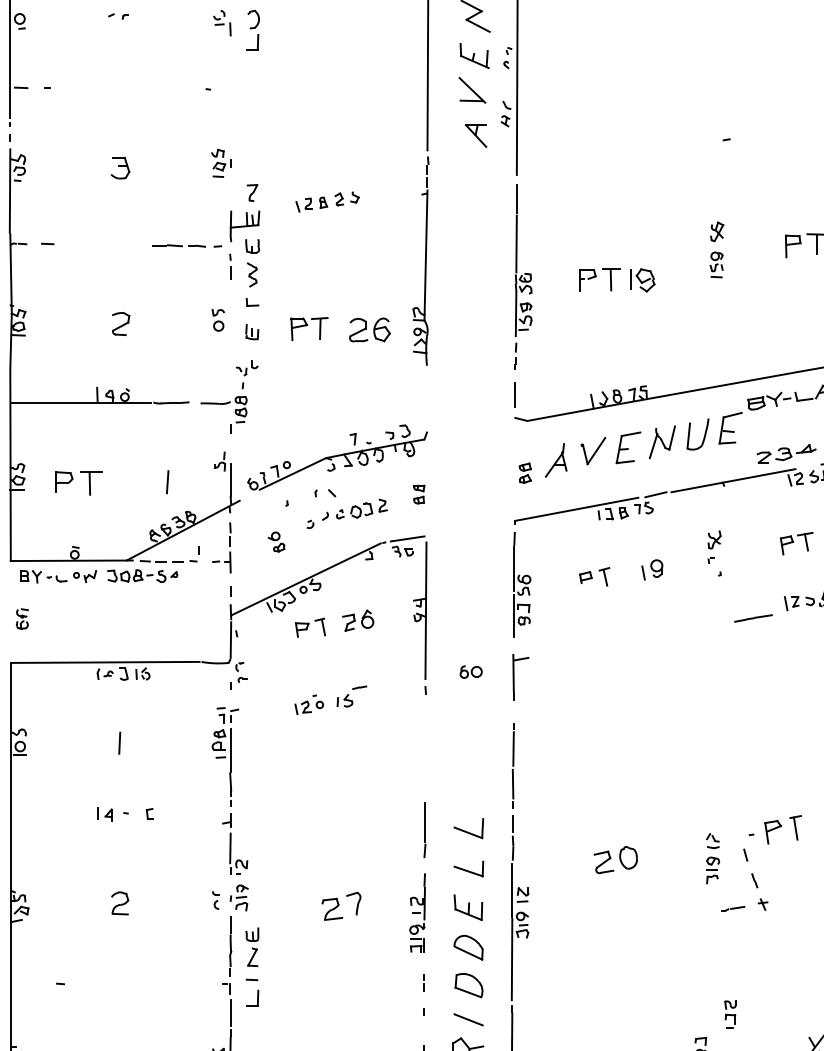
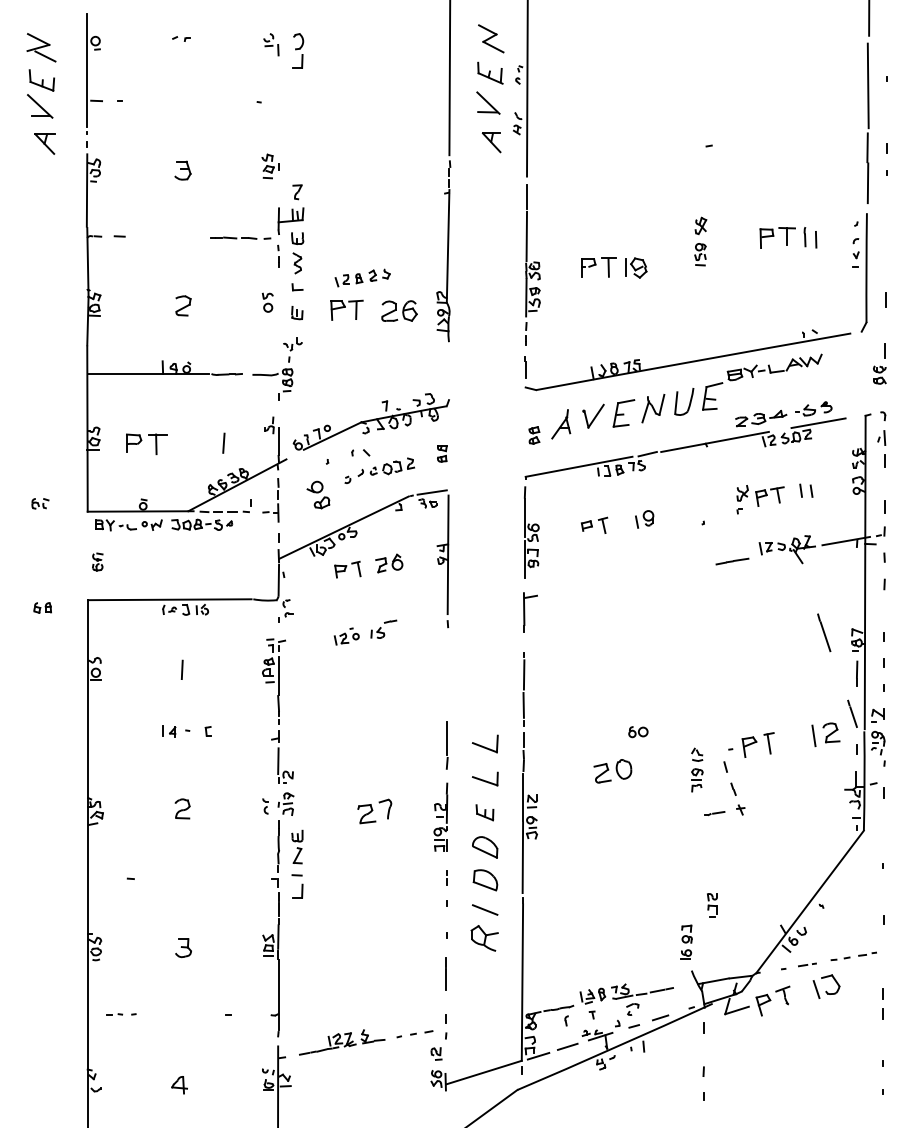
part: (327, 201) -> (362, 277), moved
part: (276, 542) -> (318, 495), size x1.6
part: (714, 546) -> (742, 499), moved
part: (471, 672) -> (638, 732), moved
part: (467, 907) -> (484, 812), size x0.7

